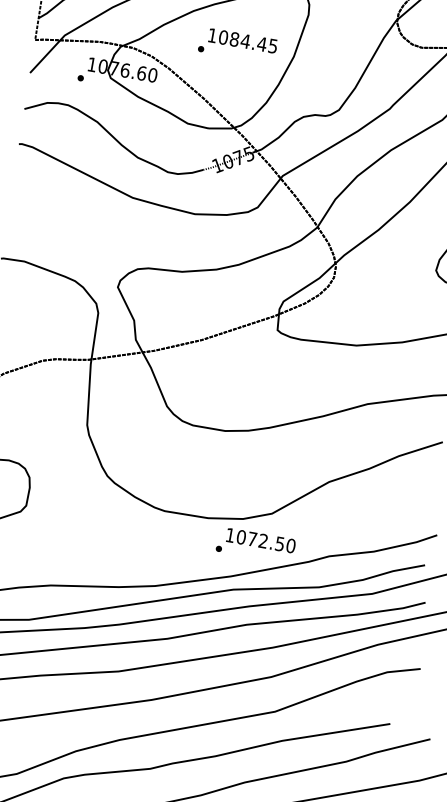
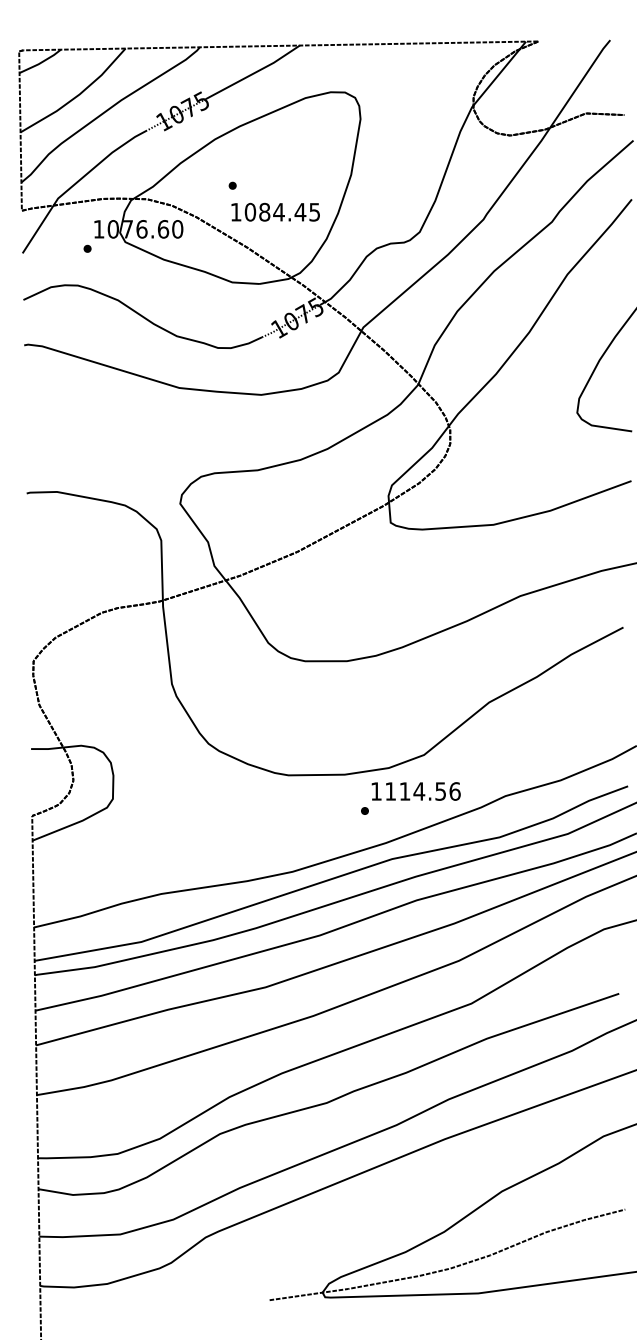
text: (242, 40) -> (275, 211), moved
text: (265, 541) -> (422, 791), 1072.50 -> 1114.56

